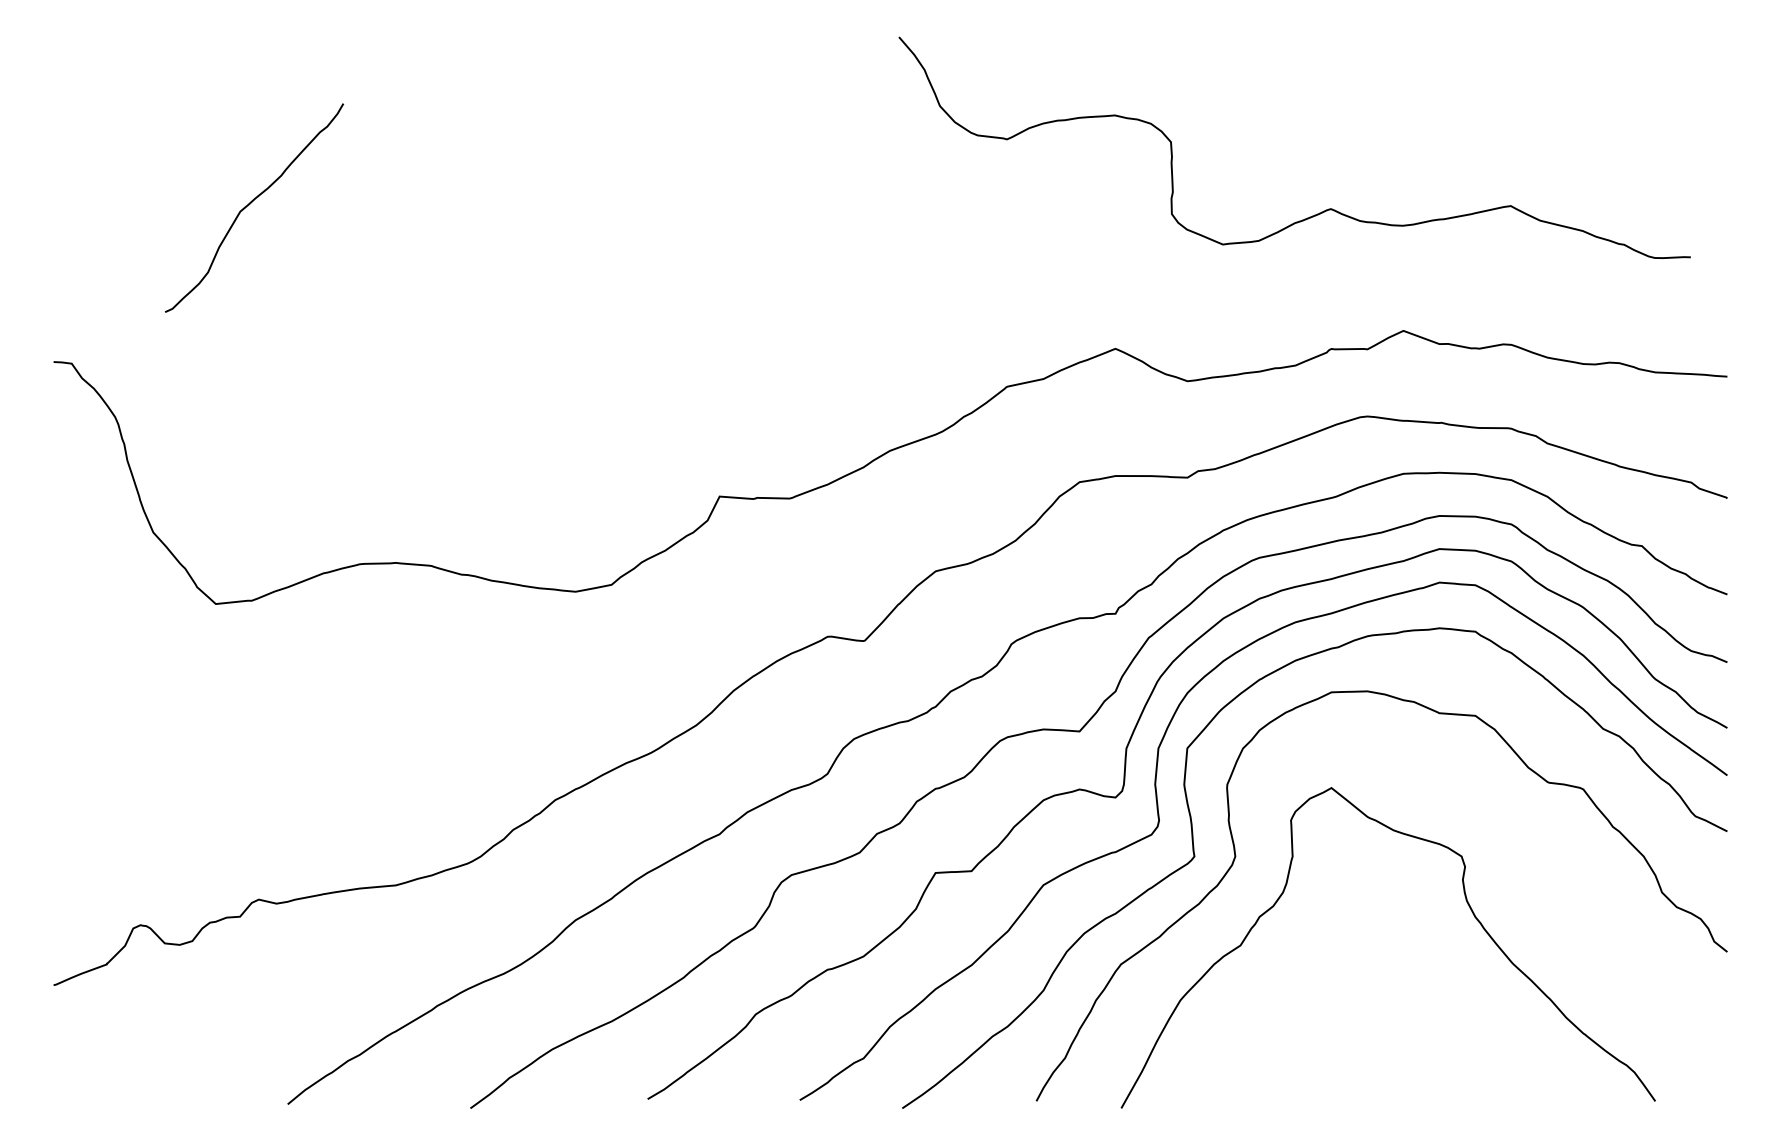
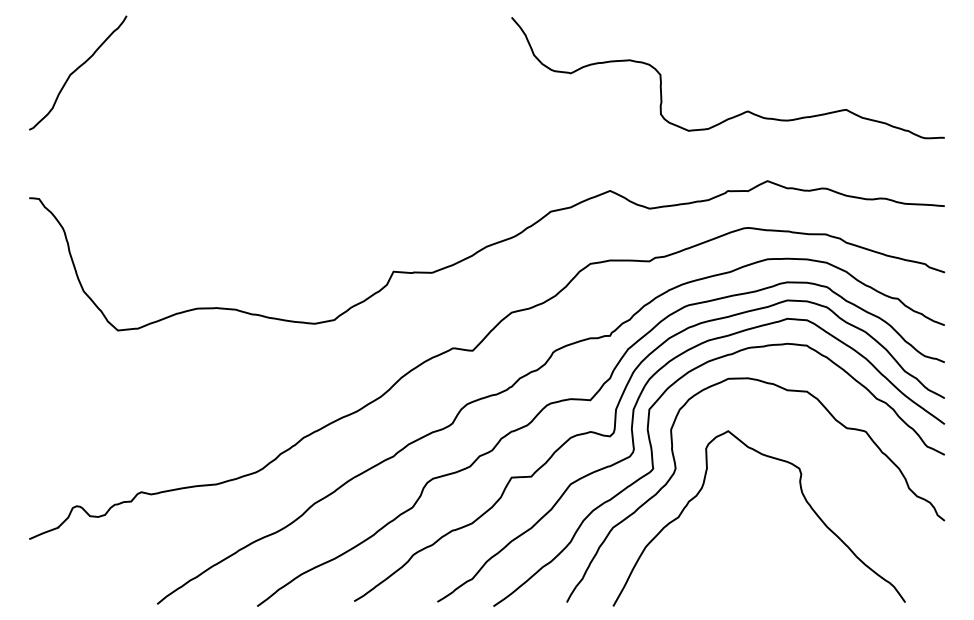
curve: (251, 203) -> (76, 70), moved
curve: (1324, 209) -> (744, 111), moved

